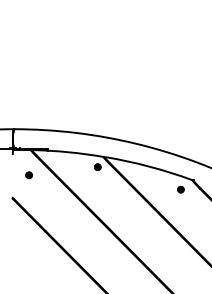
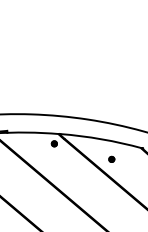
part: (180, 189) -> (111, 159), moved

